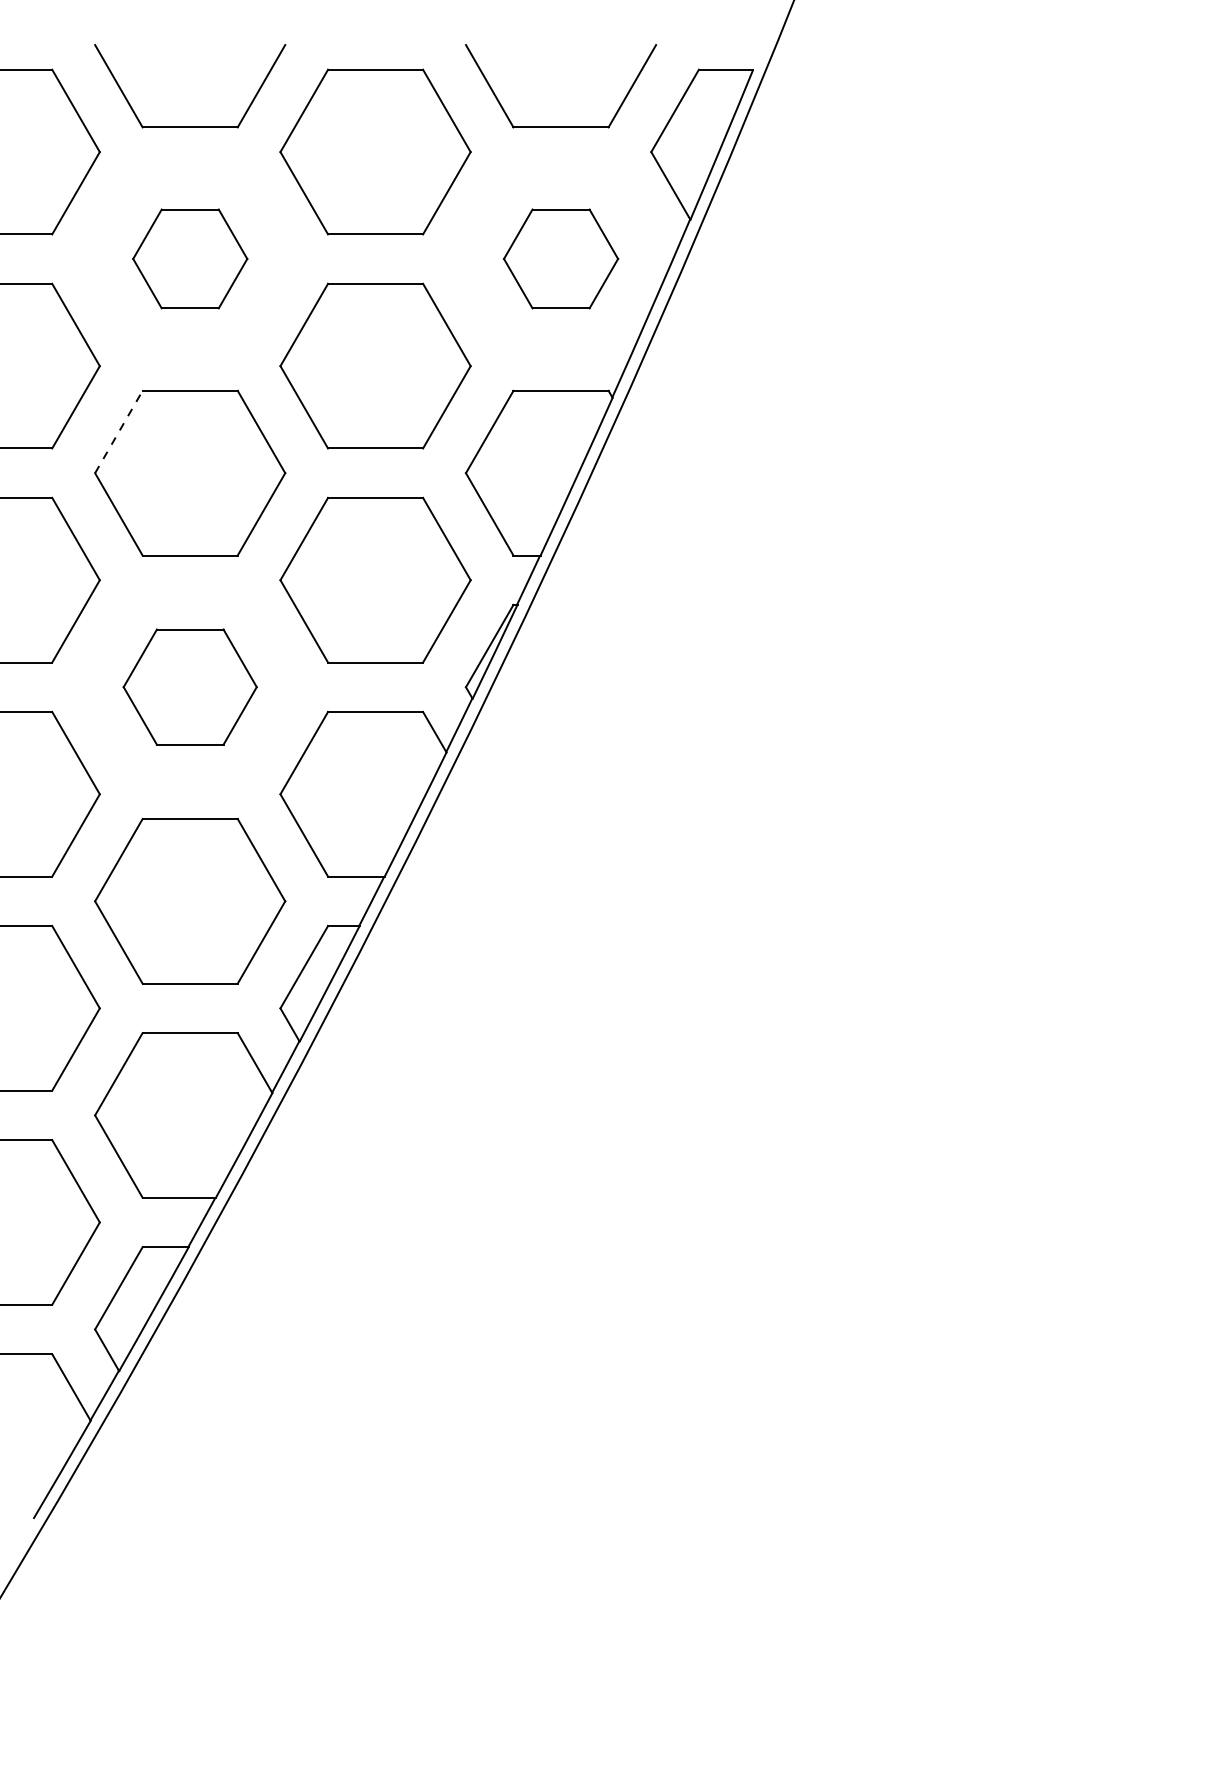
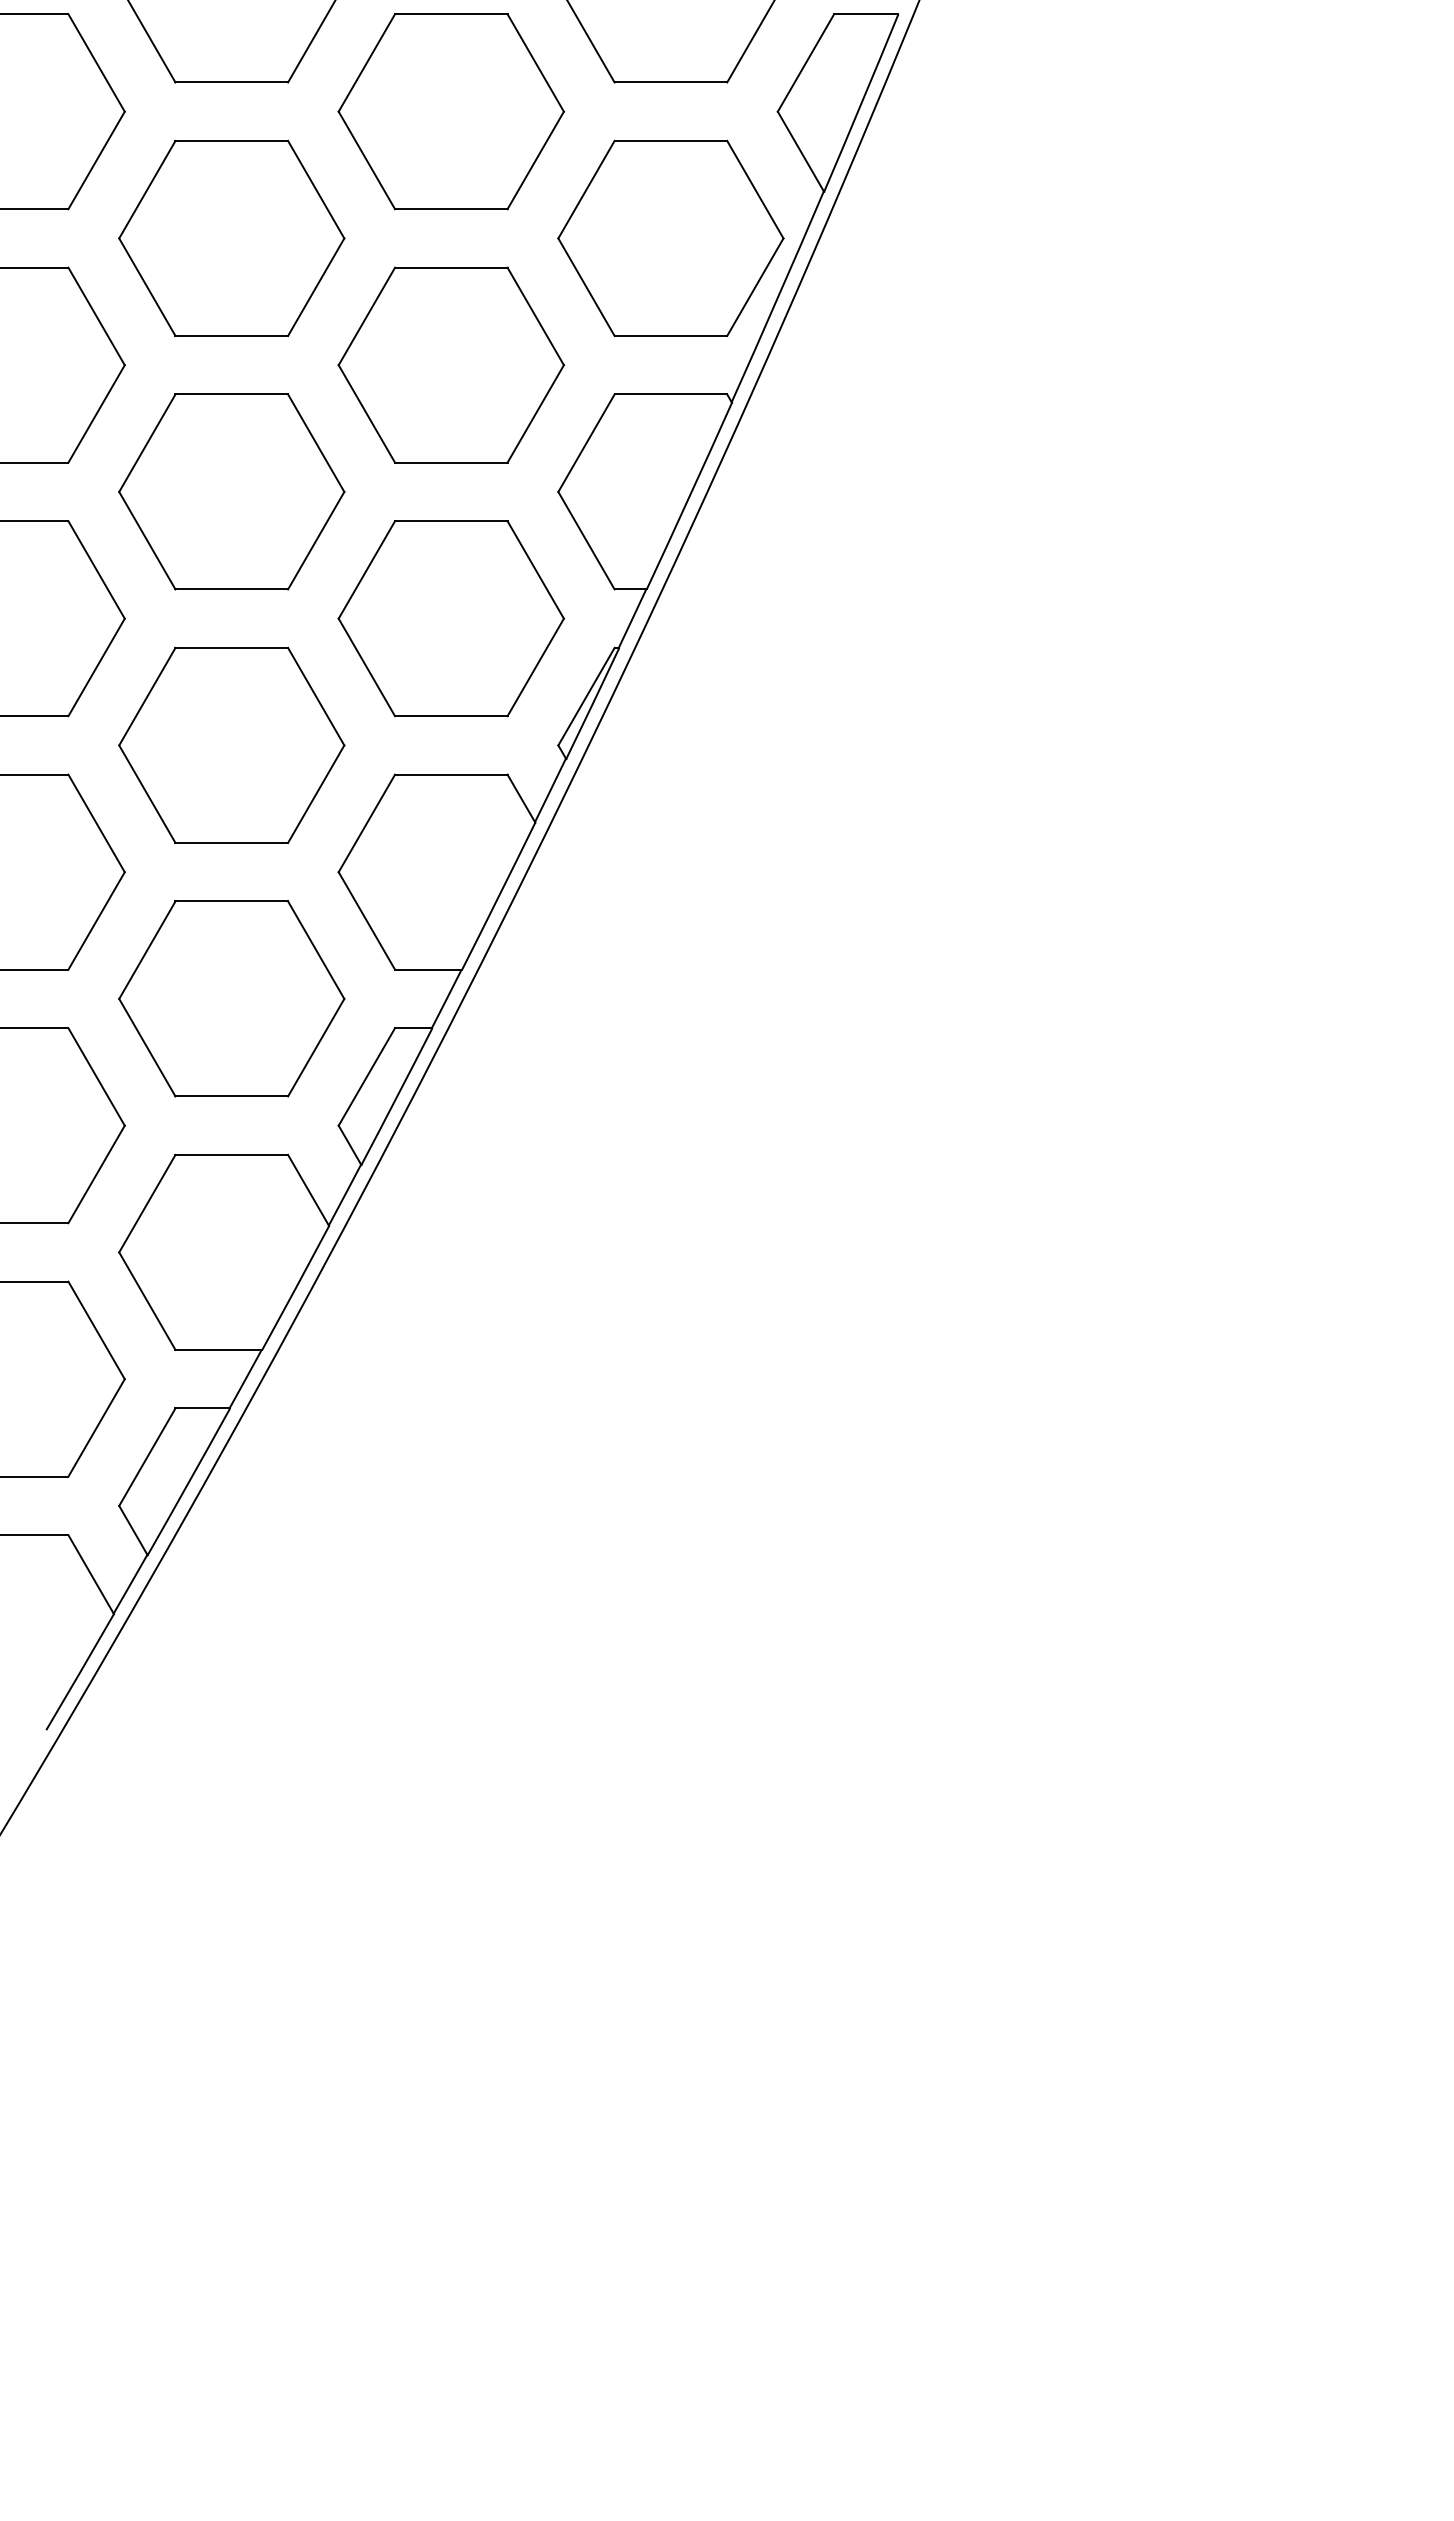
part: (189, 258) -> (231, 237), size x1.67
part: (560, 258) -> (670, 237), size x1.67
line: (119, 431) -> (147, 442), dashed -> solid
part: (189, 686) -> (231, 744), size x1.43

